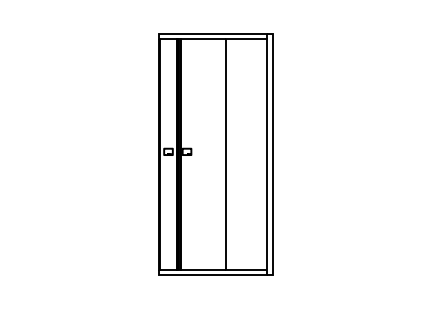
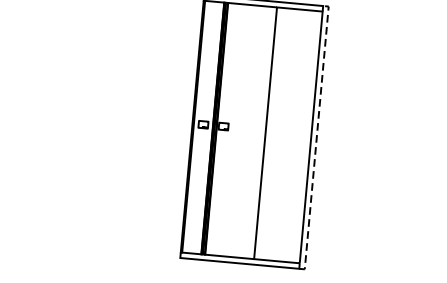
line: (272, 154) -> (316, 137), solid -> dashed

